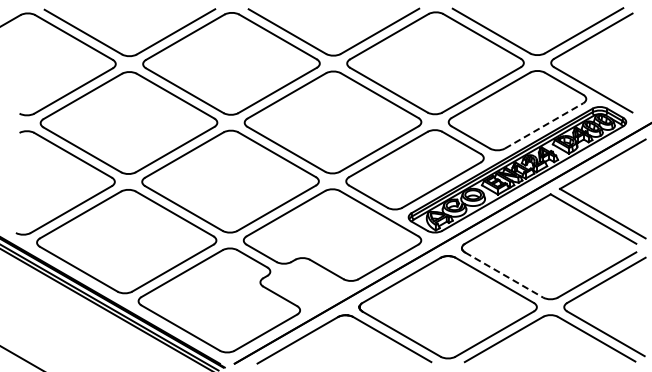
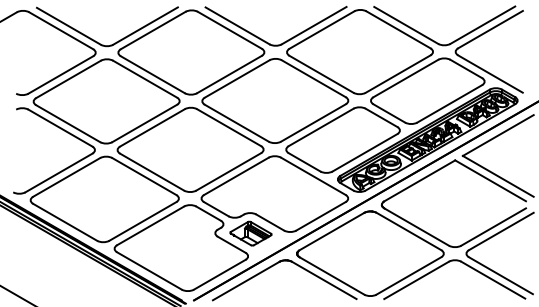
line: (544, 125) -> (450, 103), dashed -> solid
line: (504, 275) -> (417, 227), dashed -> solid
part: (303, 282) -> (250, 233), added

